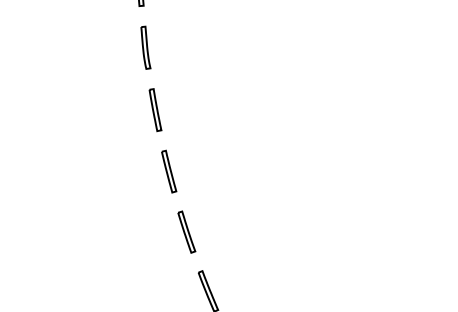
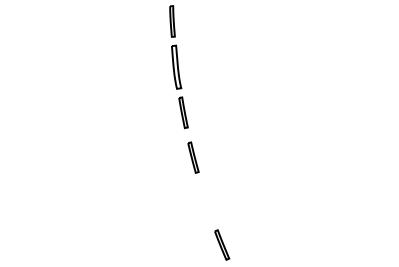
part: (145, 48) -> (176, 67), size x1.4
part: (186, 231) -> (206, 201), removed

